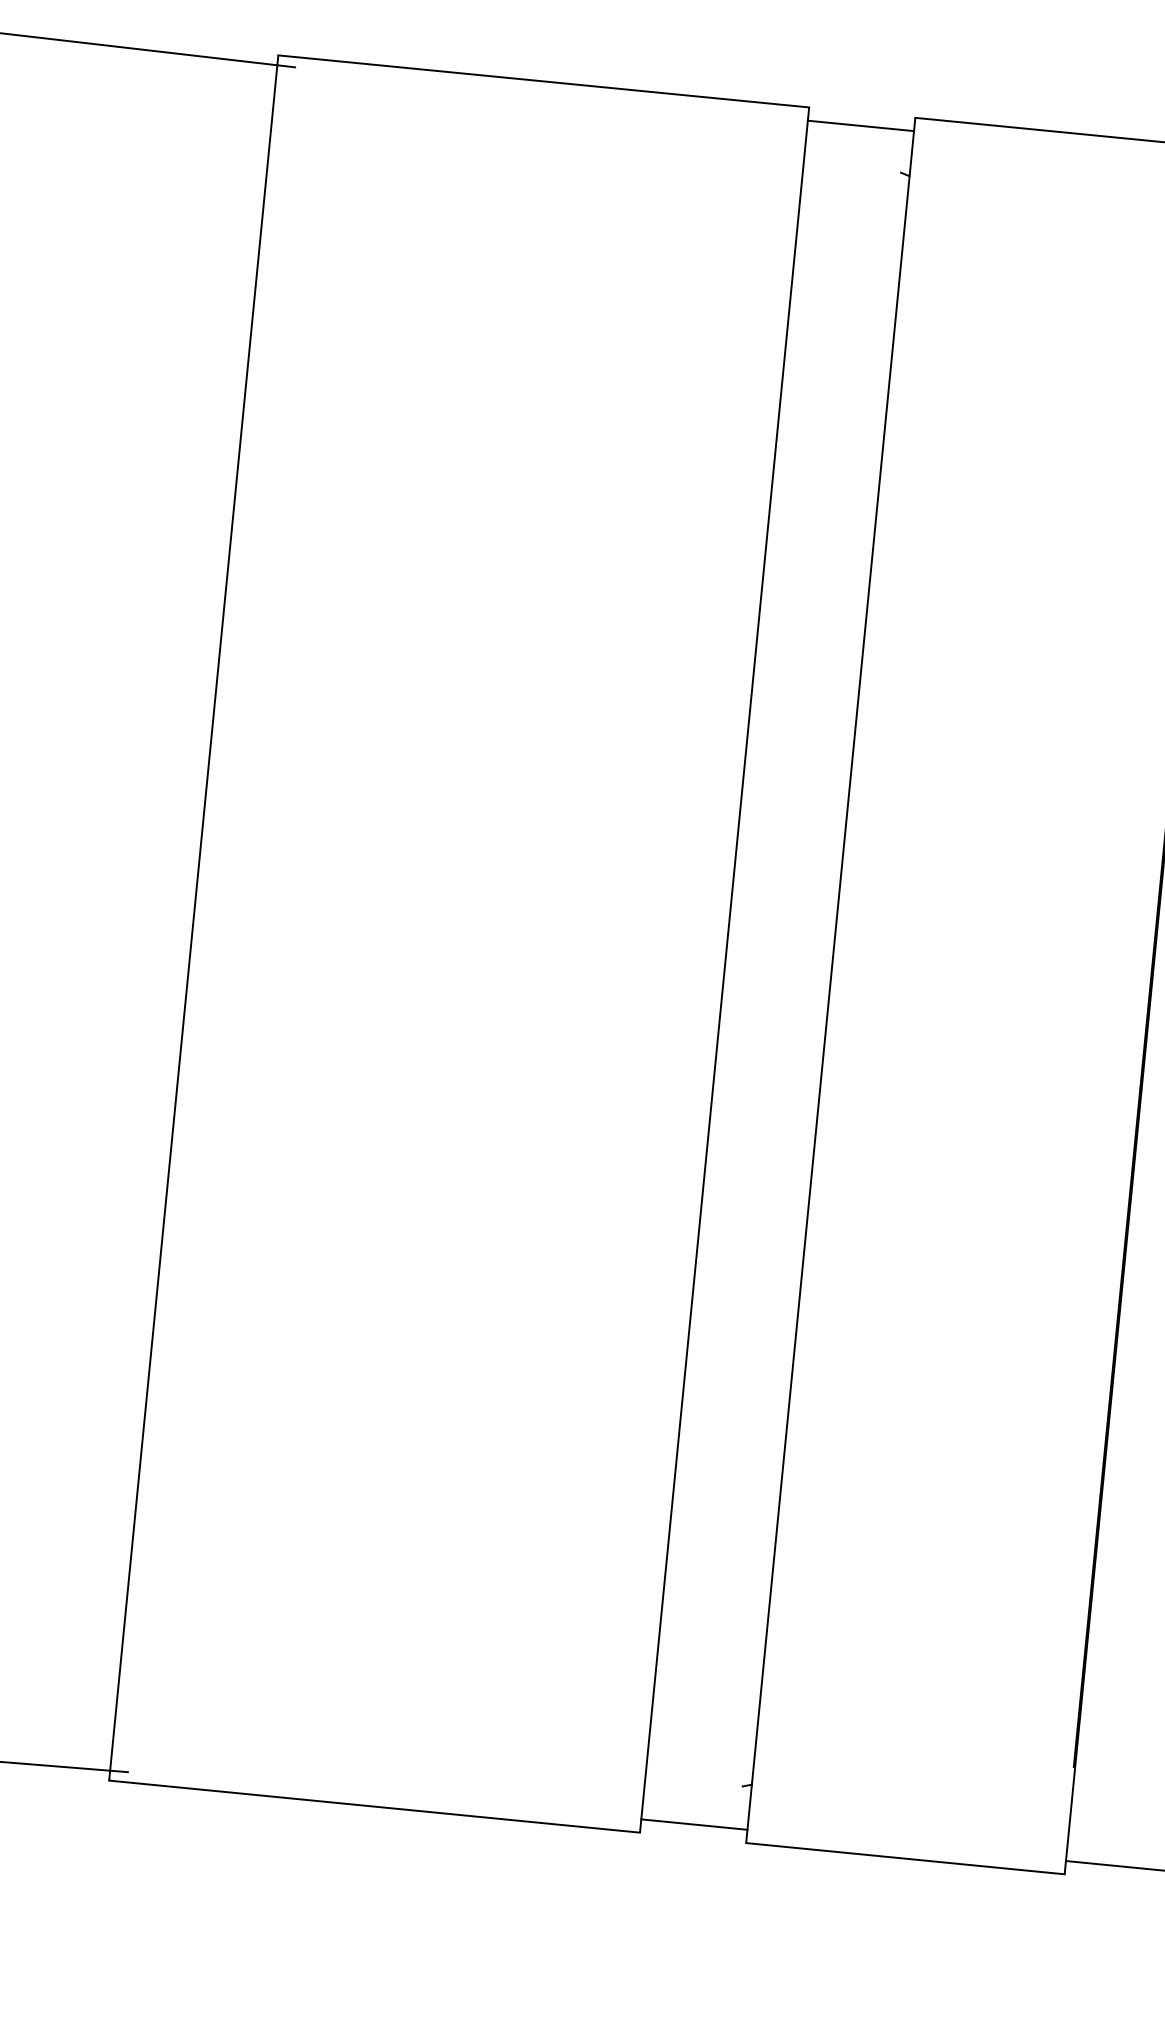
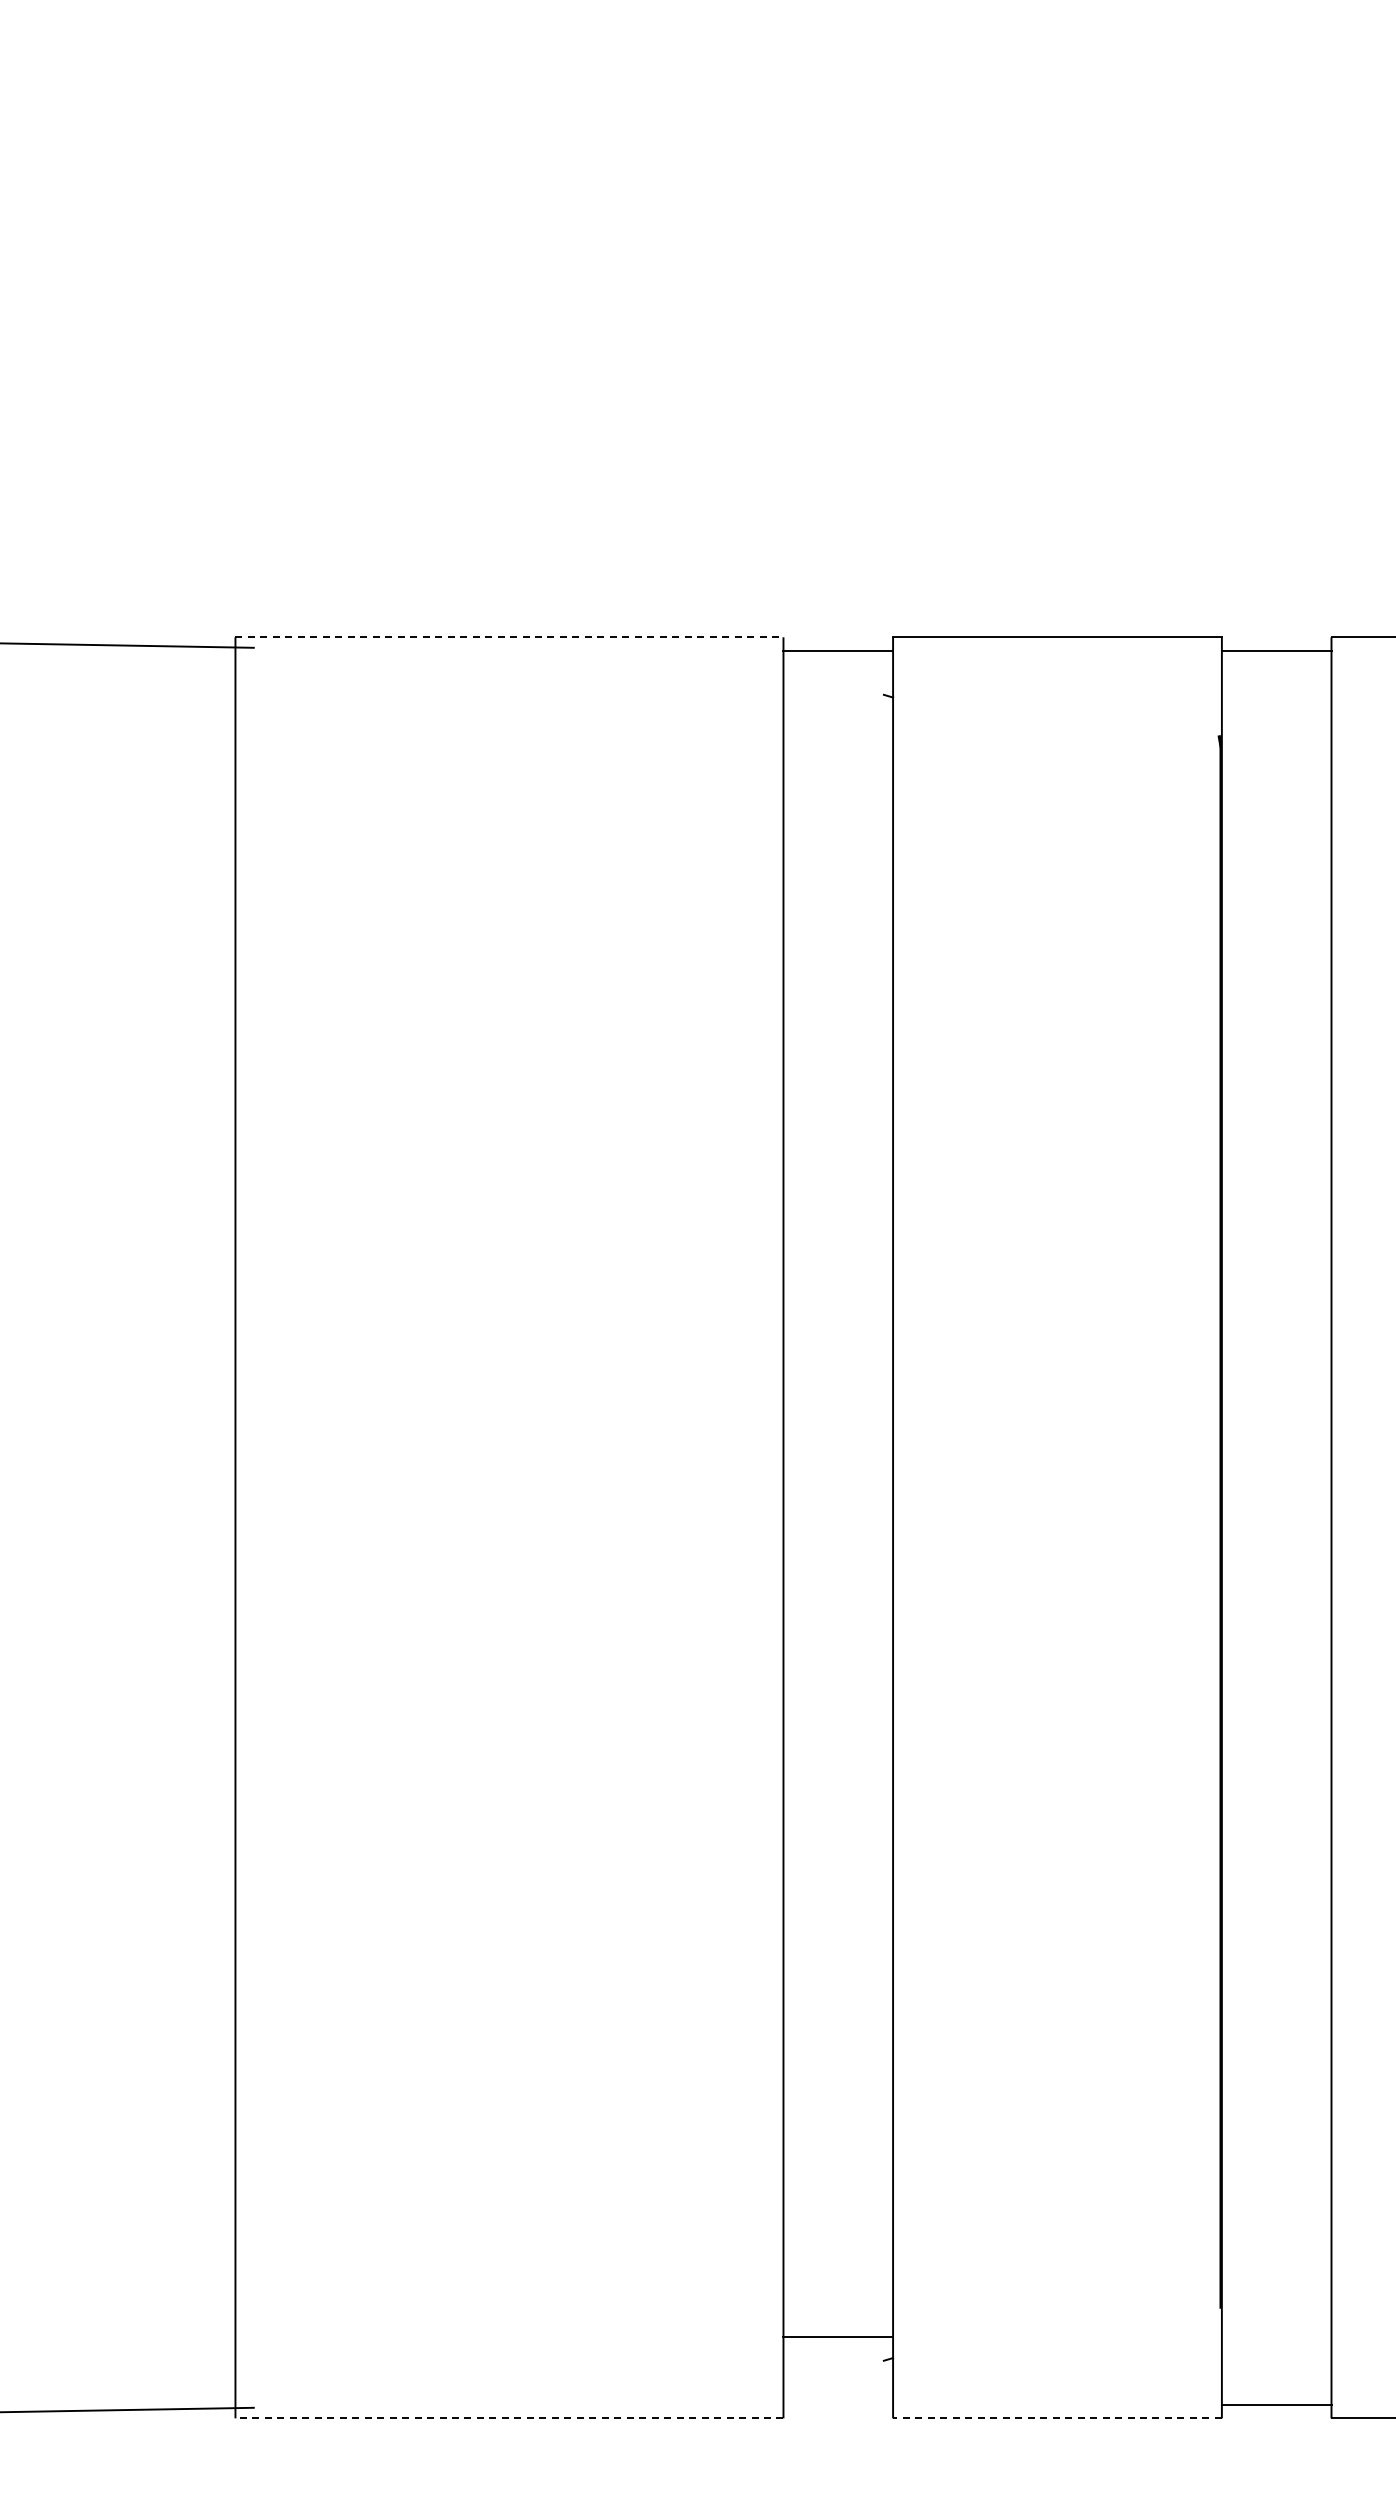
line: (543, 81) -> (509, 637), solid -> dashed
line: (373, 1806) -> (508, 2418), solid -> dashed
line: (694, 1824) -> (838, 2336), moved
line: (904, 1858) -> (1056, 2418), solid -> dashed

